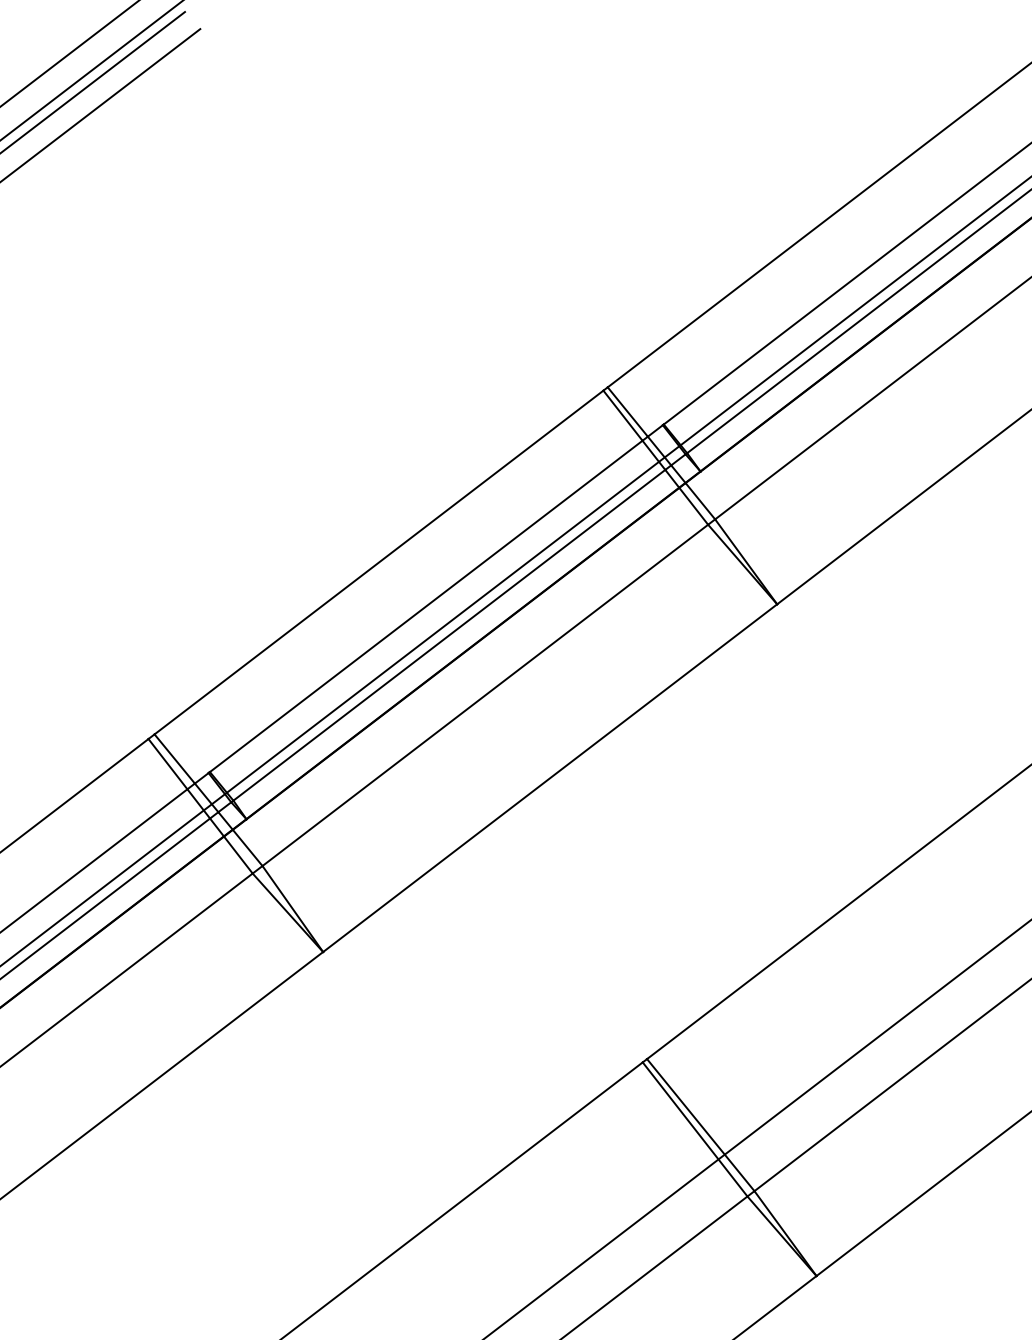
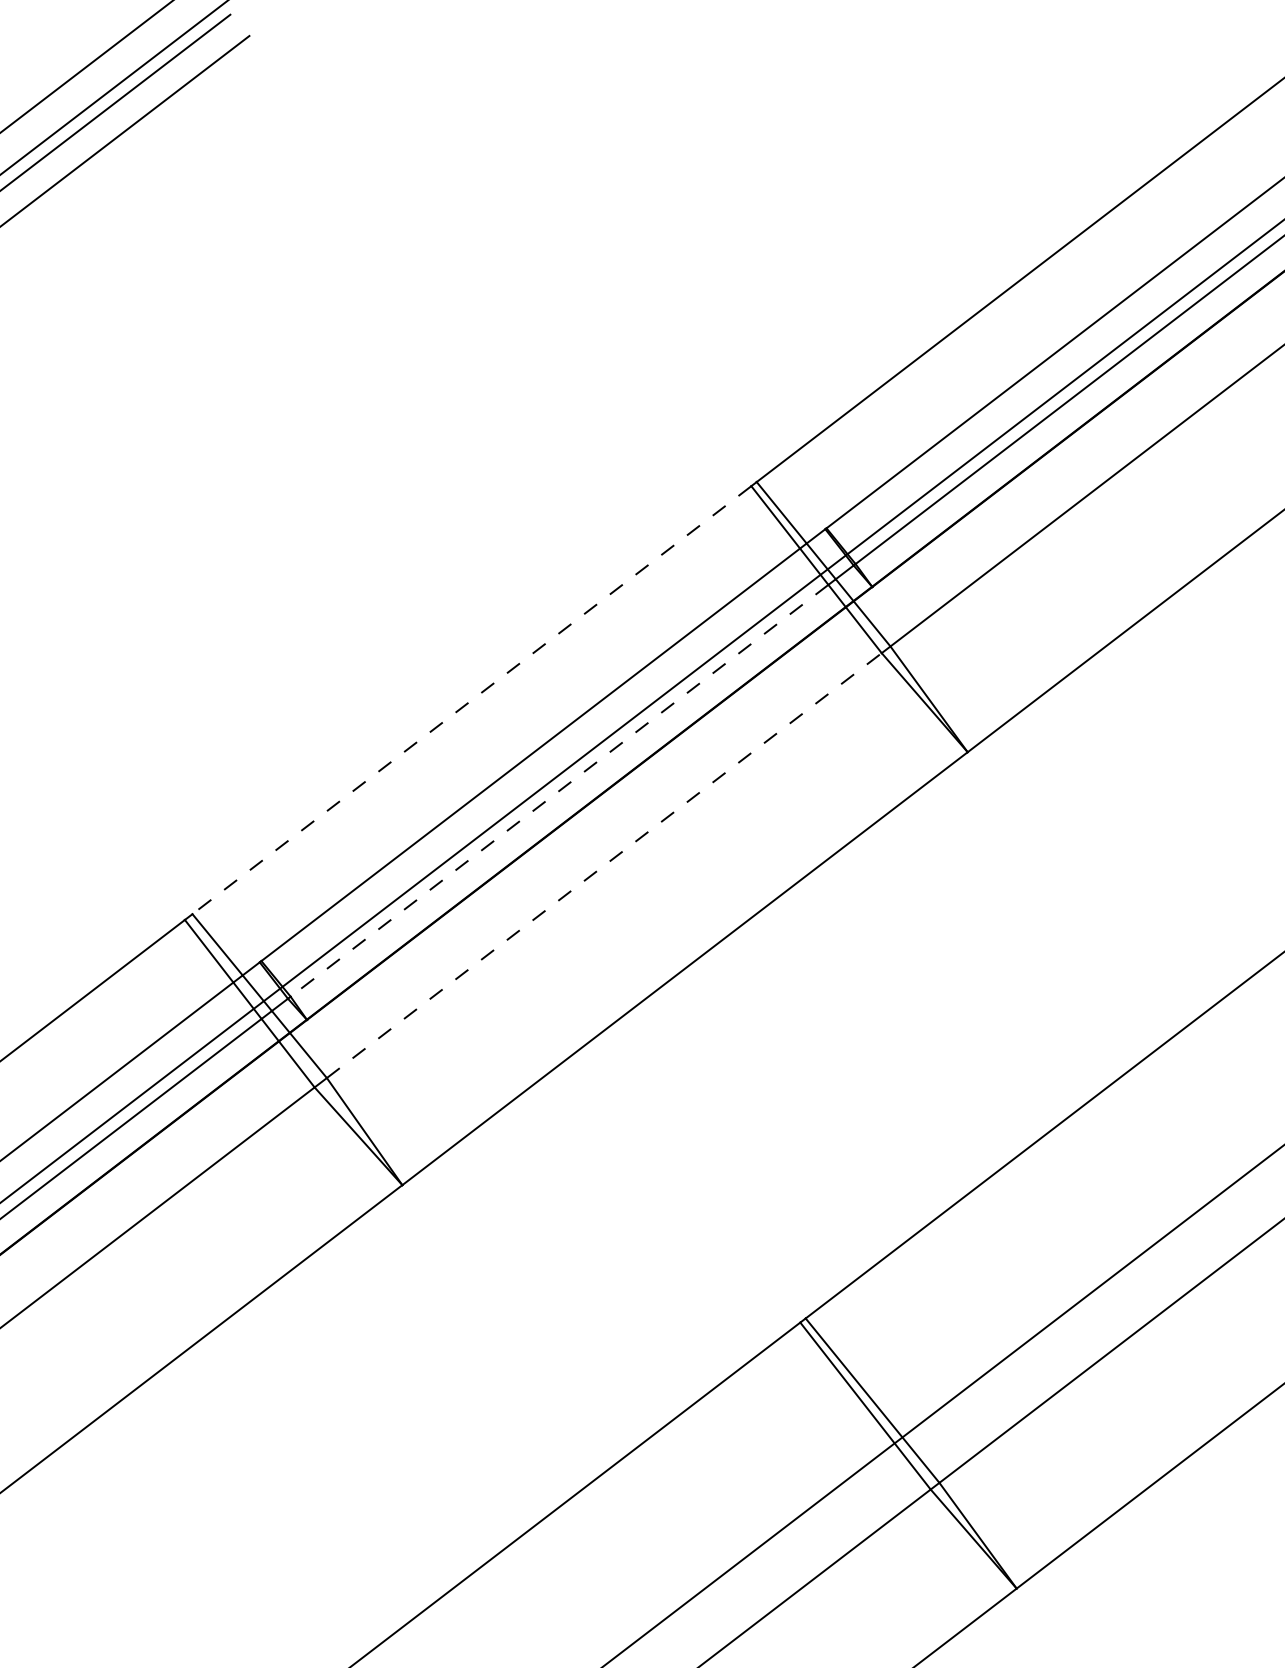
line: (378, 562) -> (471, 700), solid -> dashed
line: (449, 635) -> (559, 791), solid -> dashed
line: (485, 695) -> (604, 865), solid -> dashed

